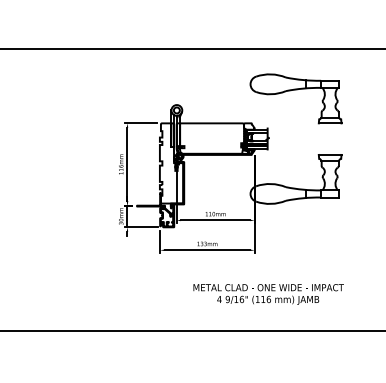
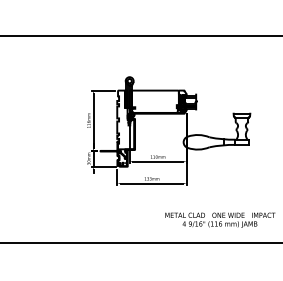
part: (295, 90) -> (216, 66), removed
text: (268, 294) -> (220, 220), moved

